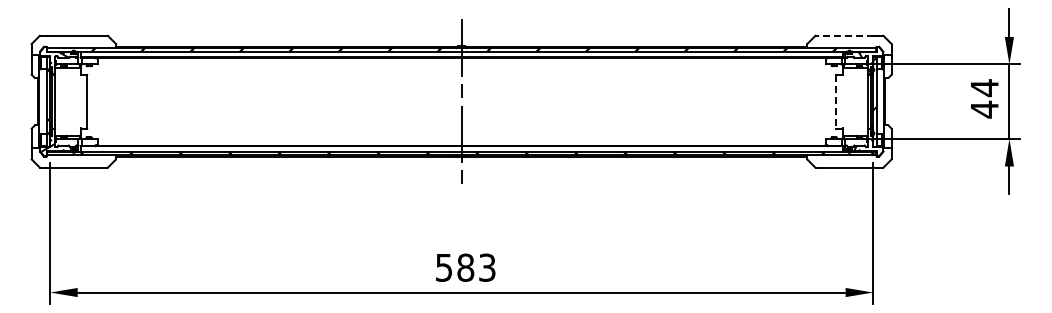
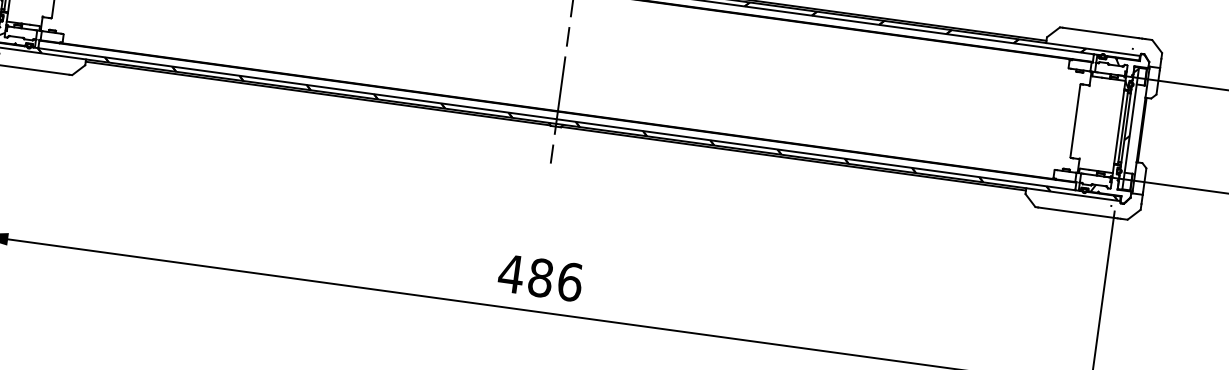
line: (845, 35) -> (1100, 32), dashed -> solid
line: (835, 101) -> (1074, 120), dashed -> solid
text: (465, 267) -> (540, 277), 583 -> 486

